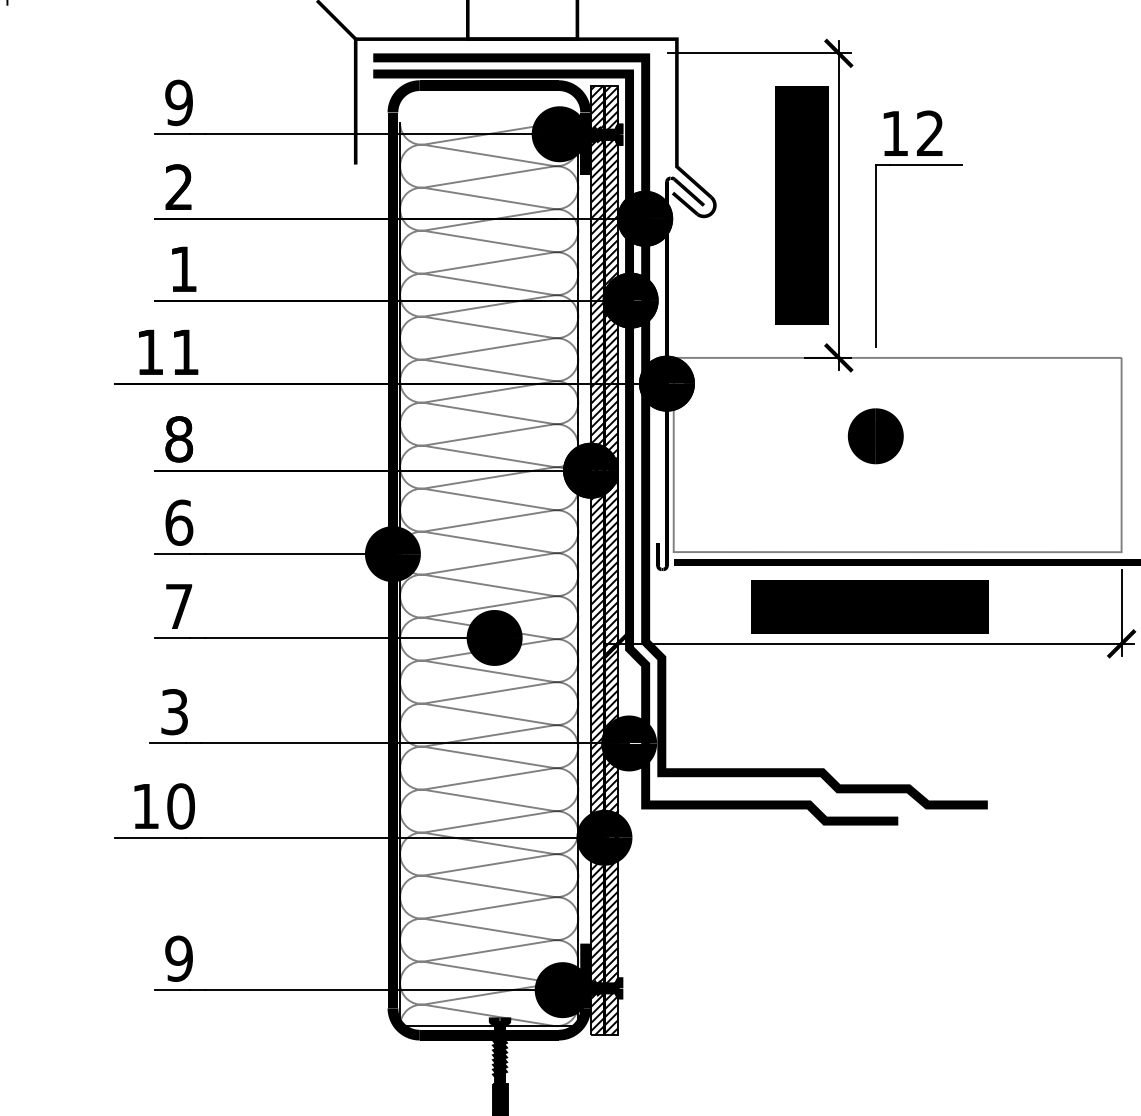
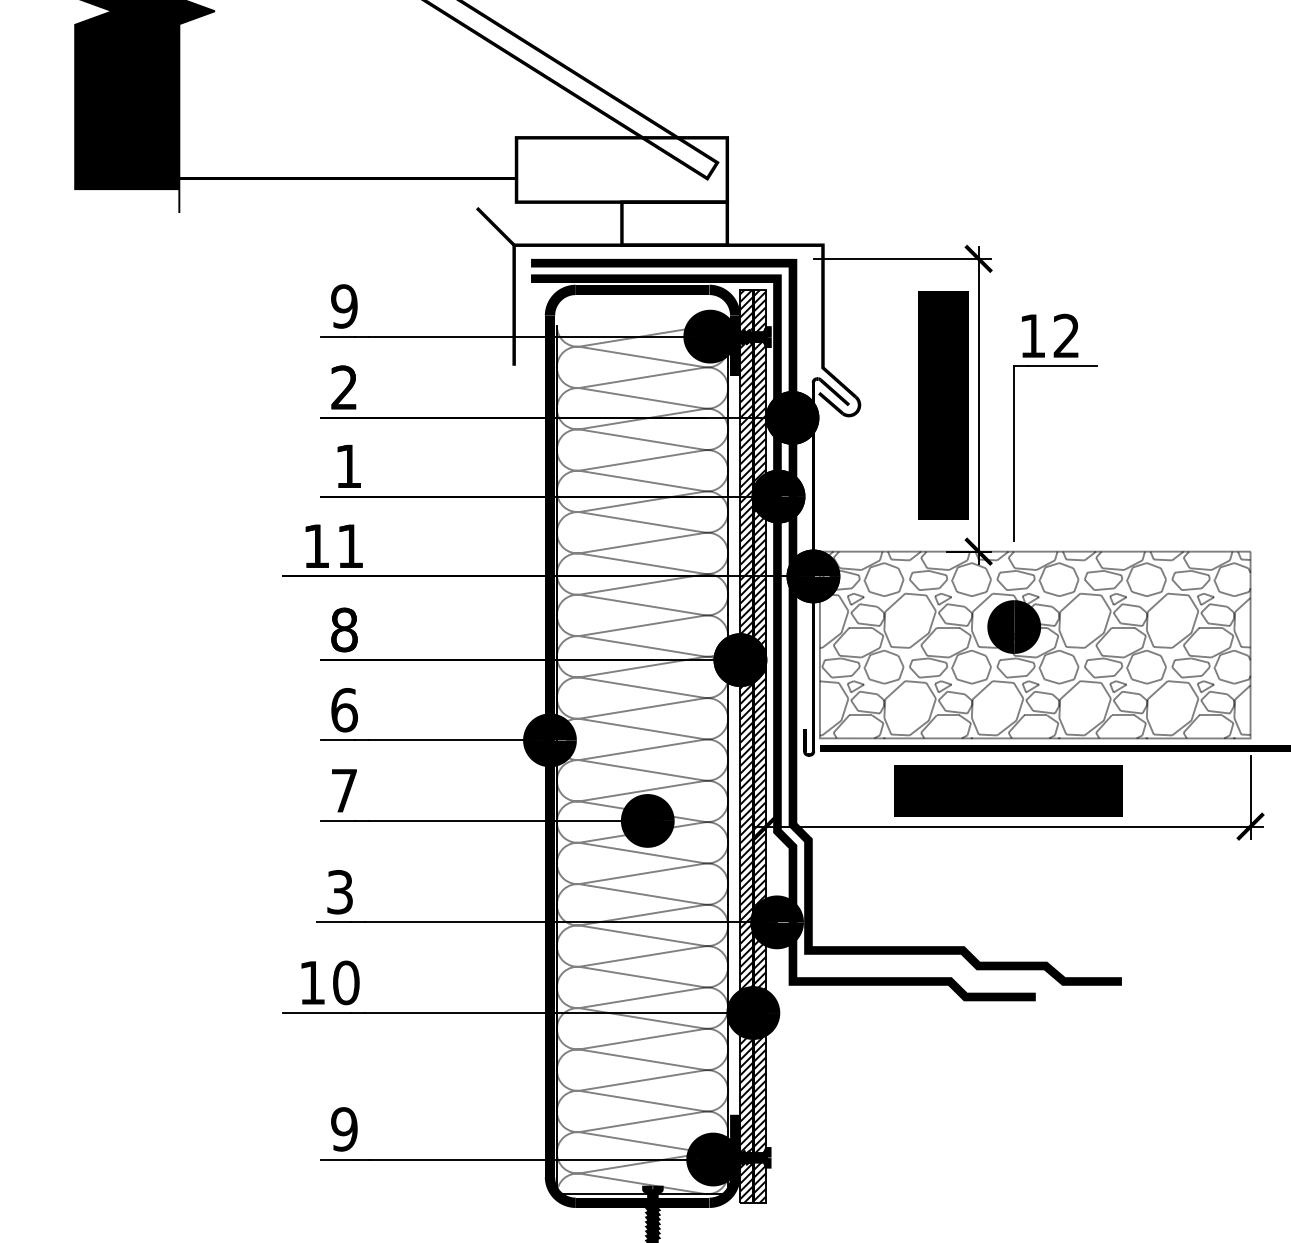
hatch: (896, 454) -> (1034, 644), added

